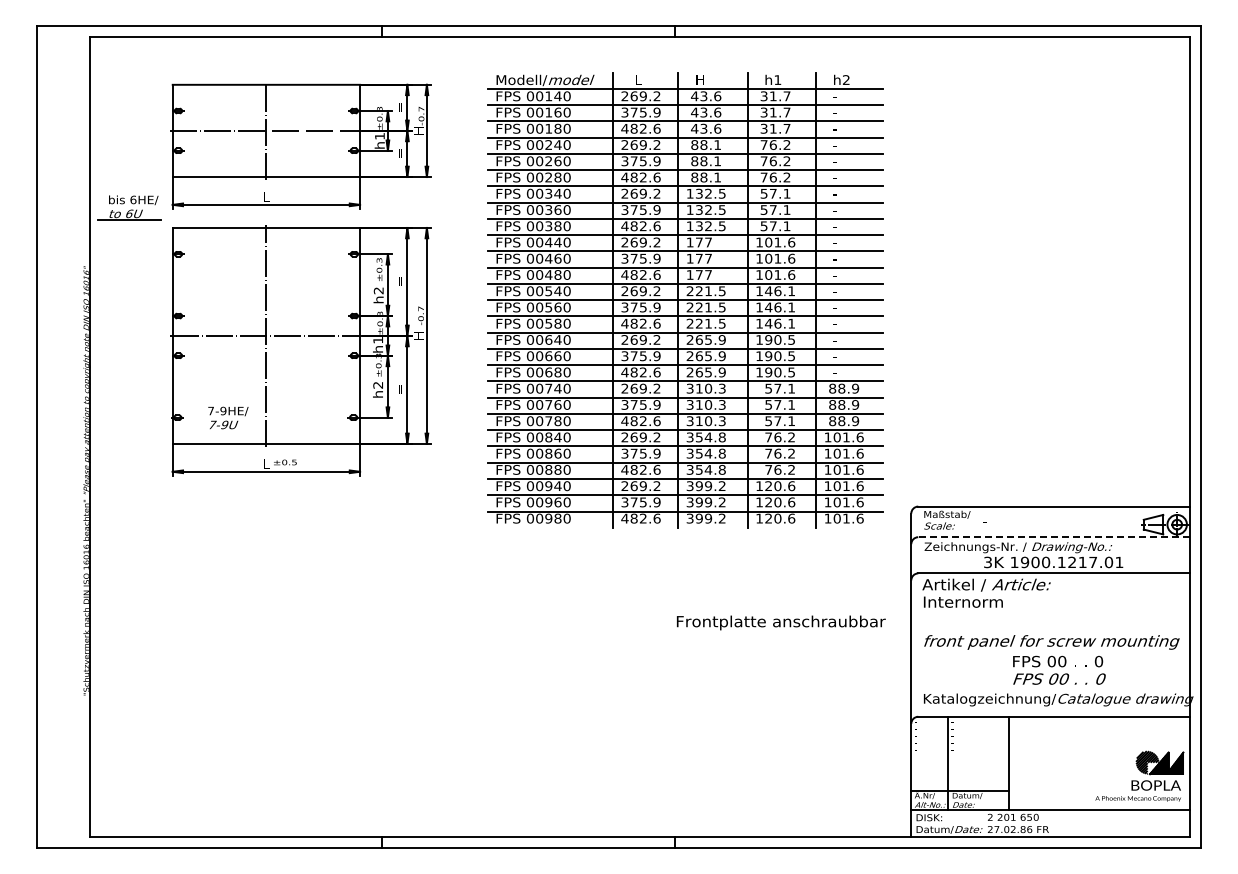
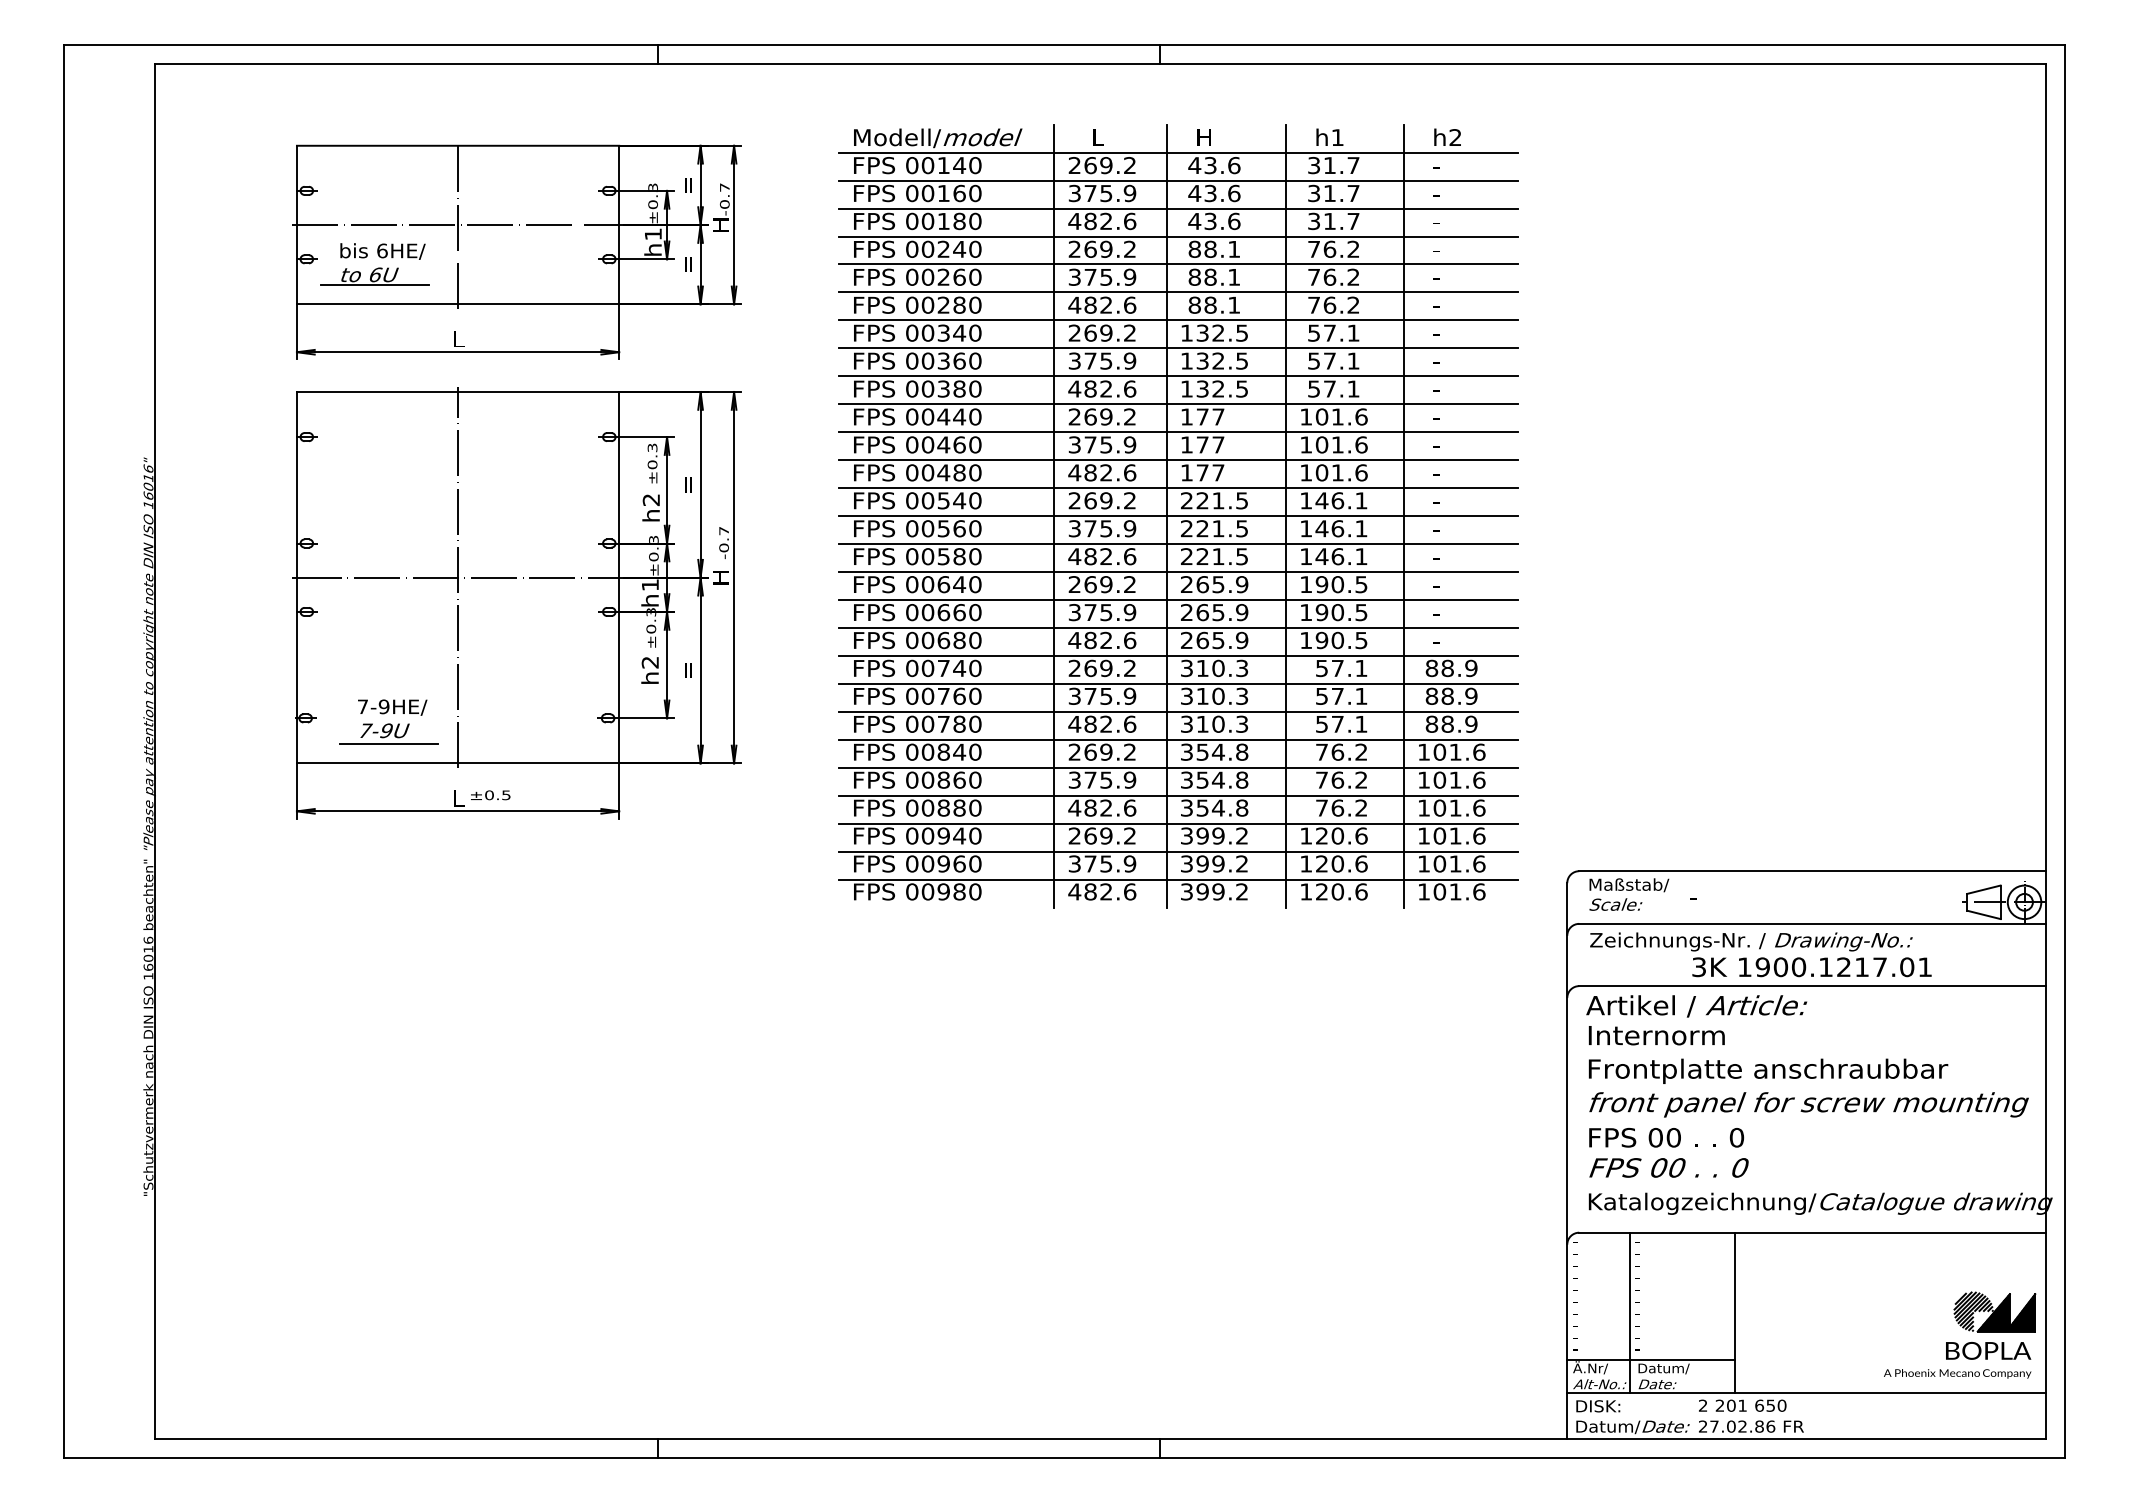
part: (129, 207) -> (375, 263), moved
line: (225, 432) -> (387, 743), added
line: (1054, 537) -> (1813, 924), dashed -> solid
text: (781, 622) -> (1768, 1070), moved
text: (1059, 669) -> (1669, 1151), moved

